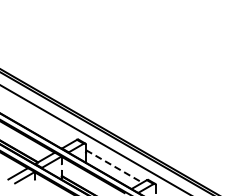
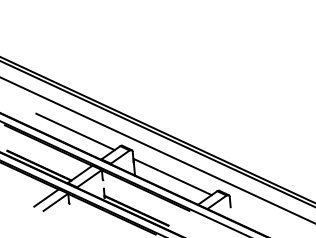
line: (44, 125) -> (75, 131), added
line: (114, 166) -> (172, 176), dashed -> solid

